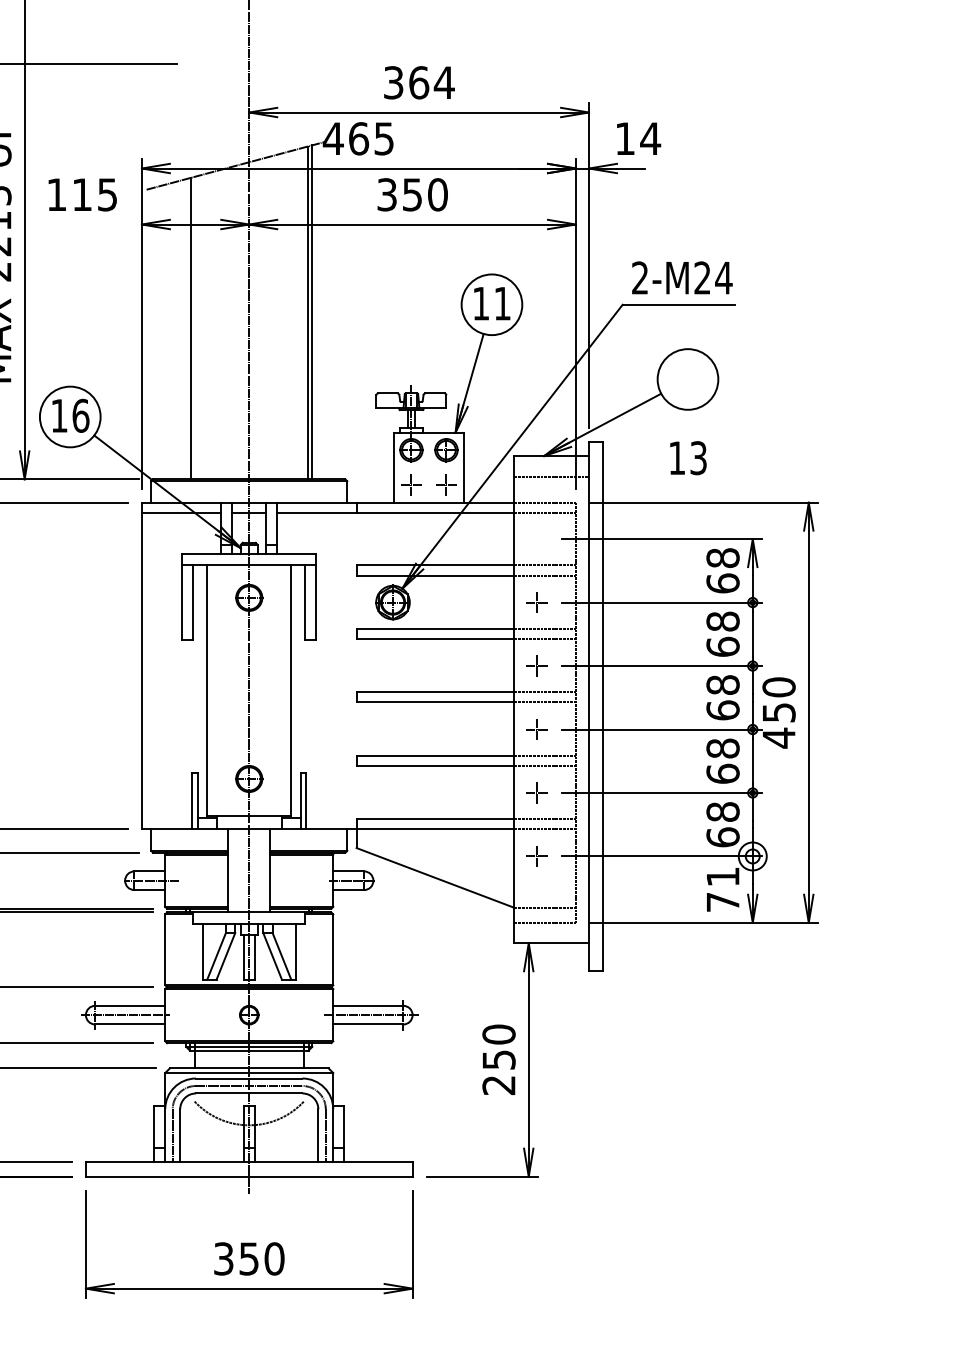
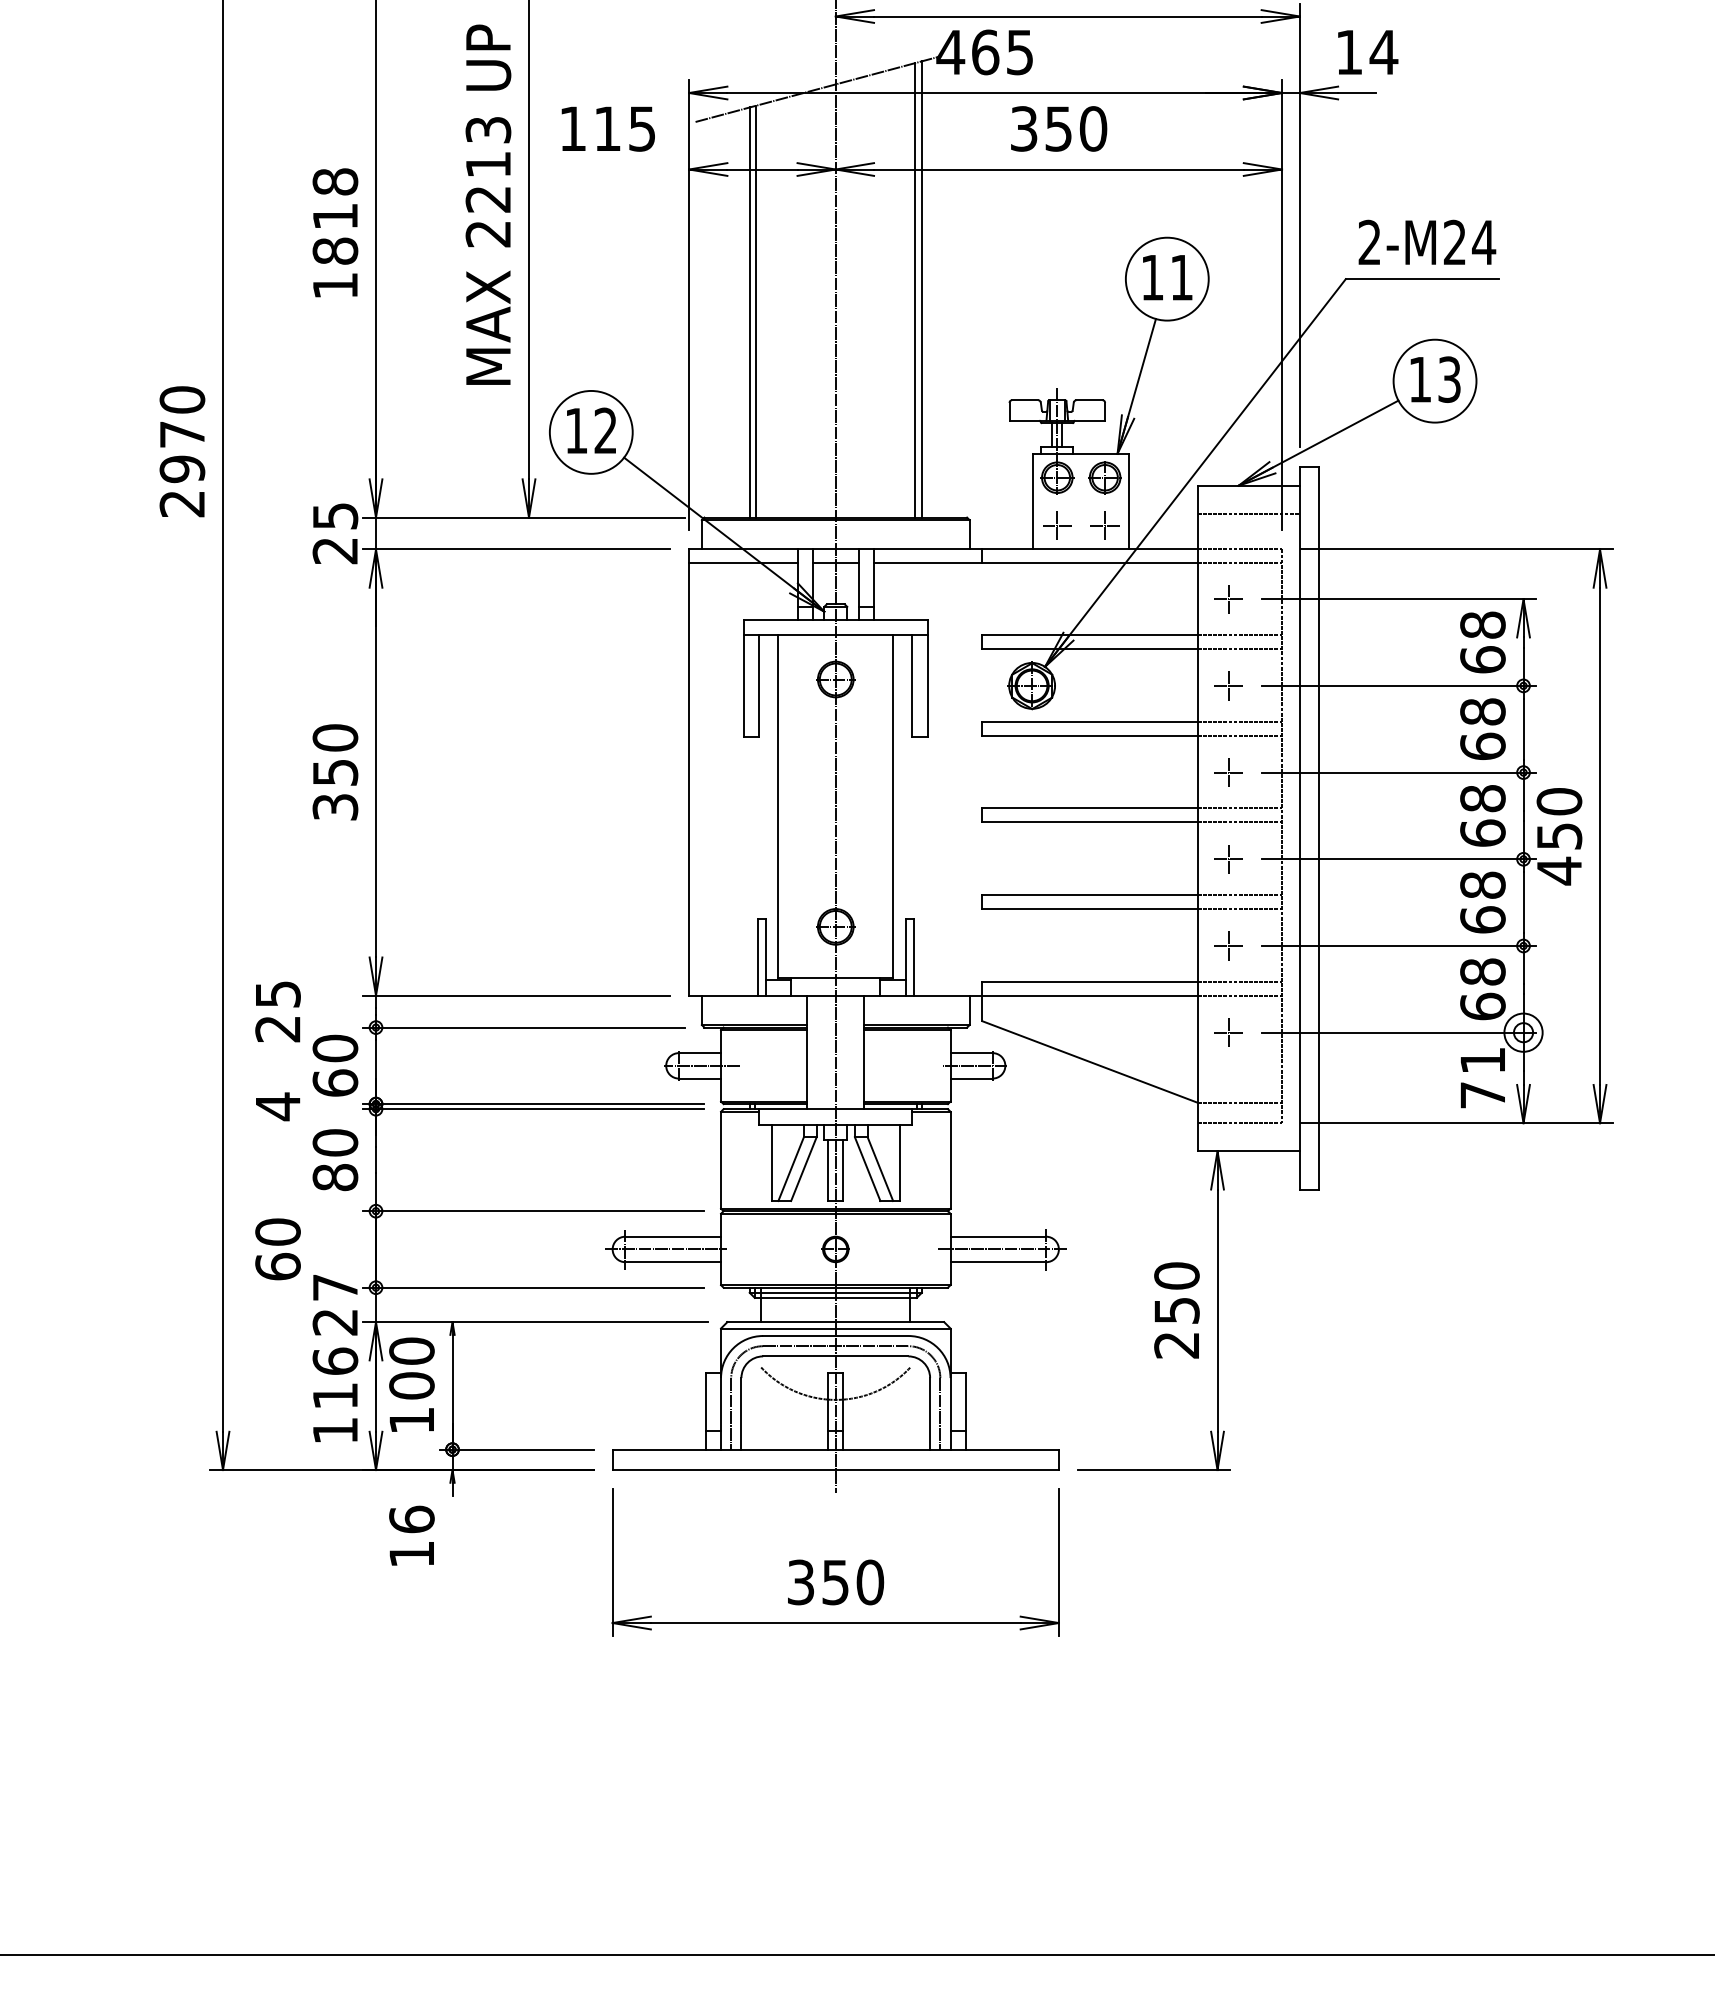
line: (186, 329) -> (749, 312), added
text: (80, 415) -> (605, 430), 16 -> 12
text: (688, 458) -> (1435, 379), moved
part: (536, 539) -> (1228, 599), added

